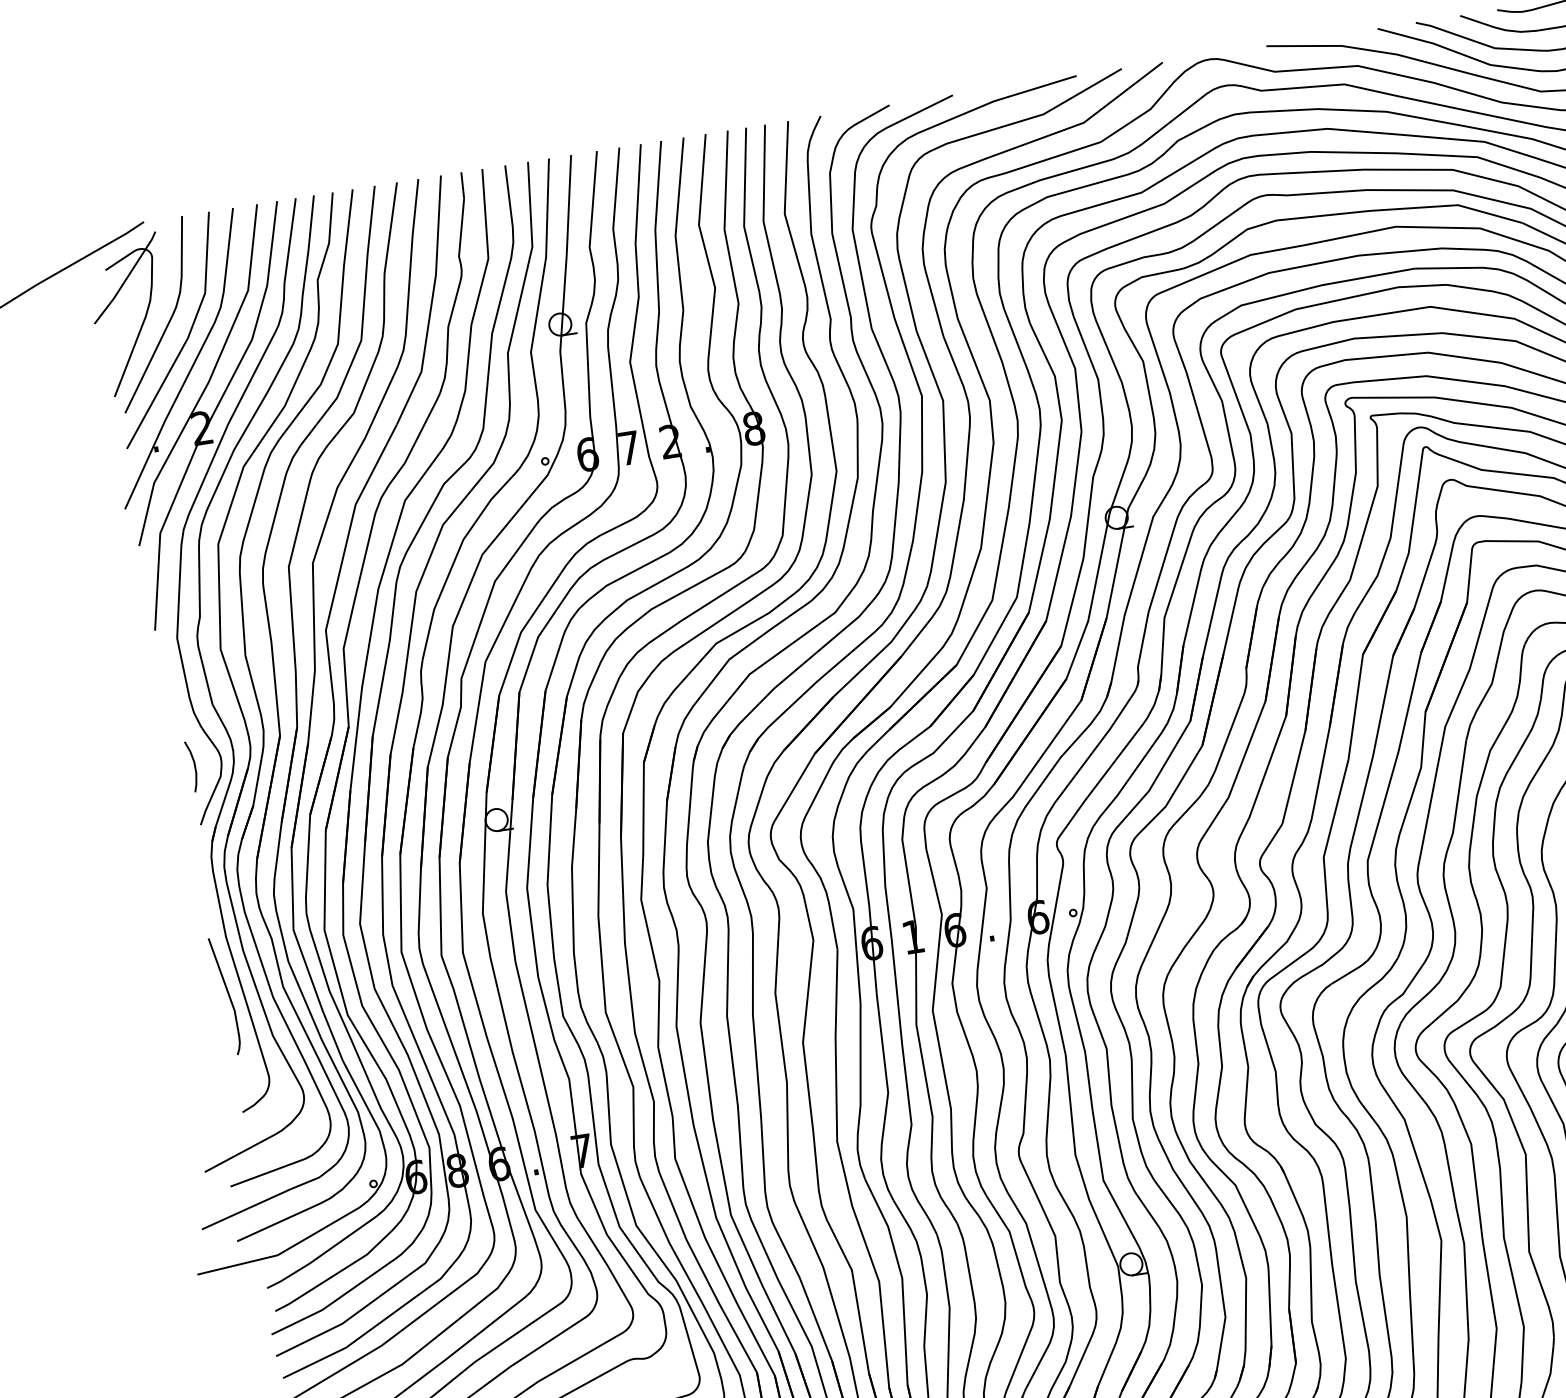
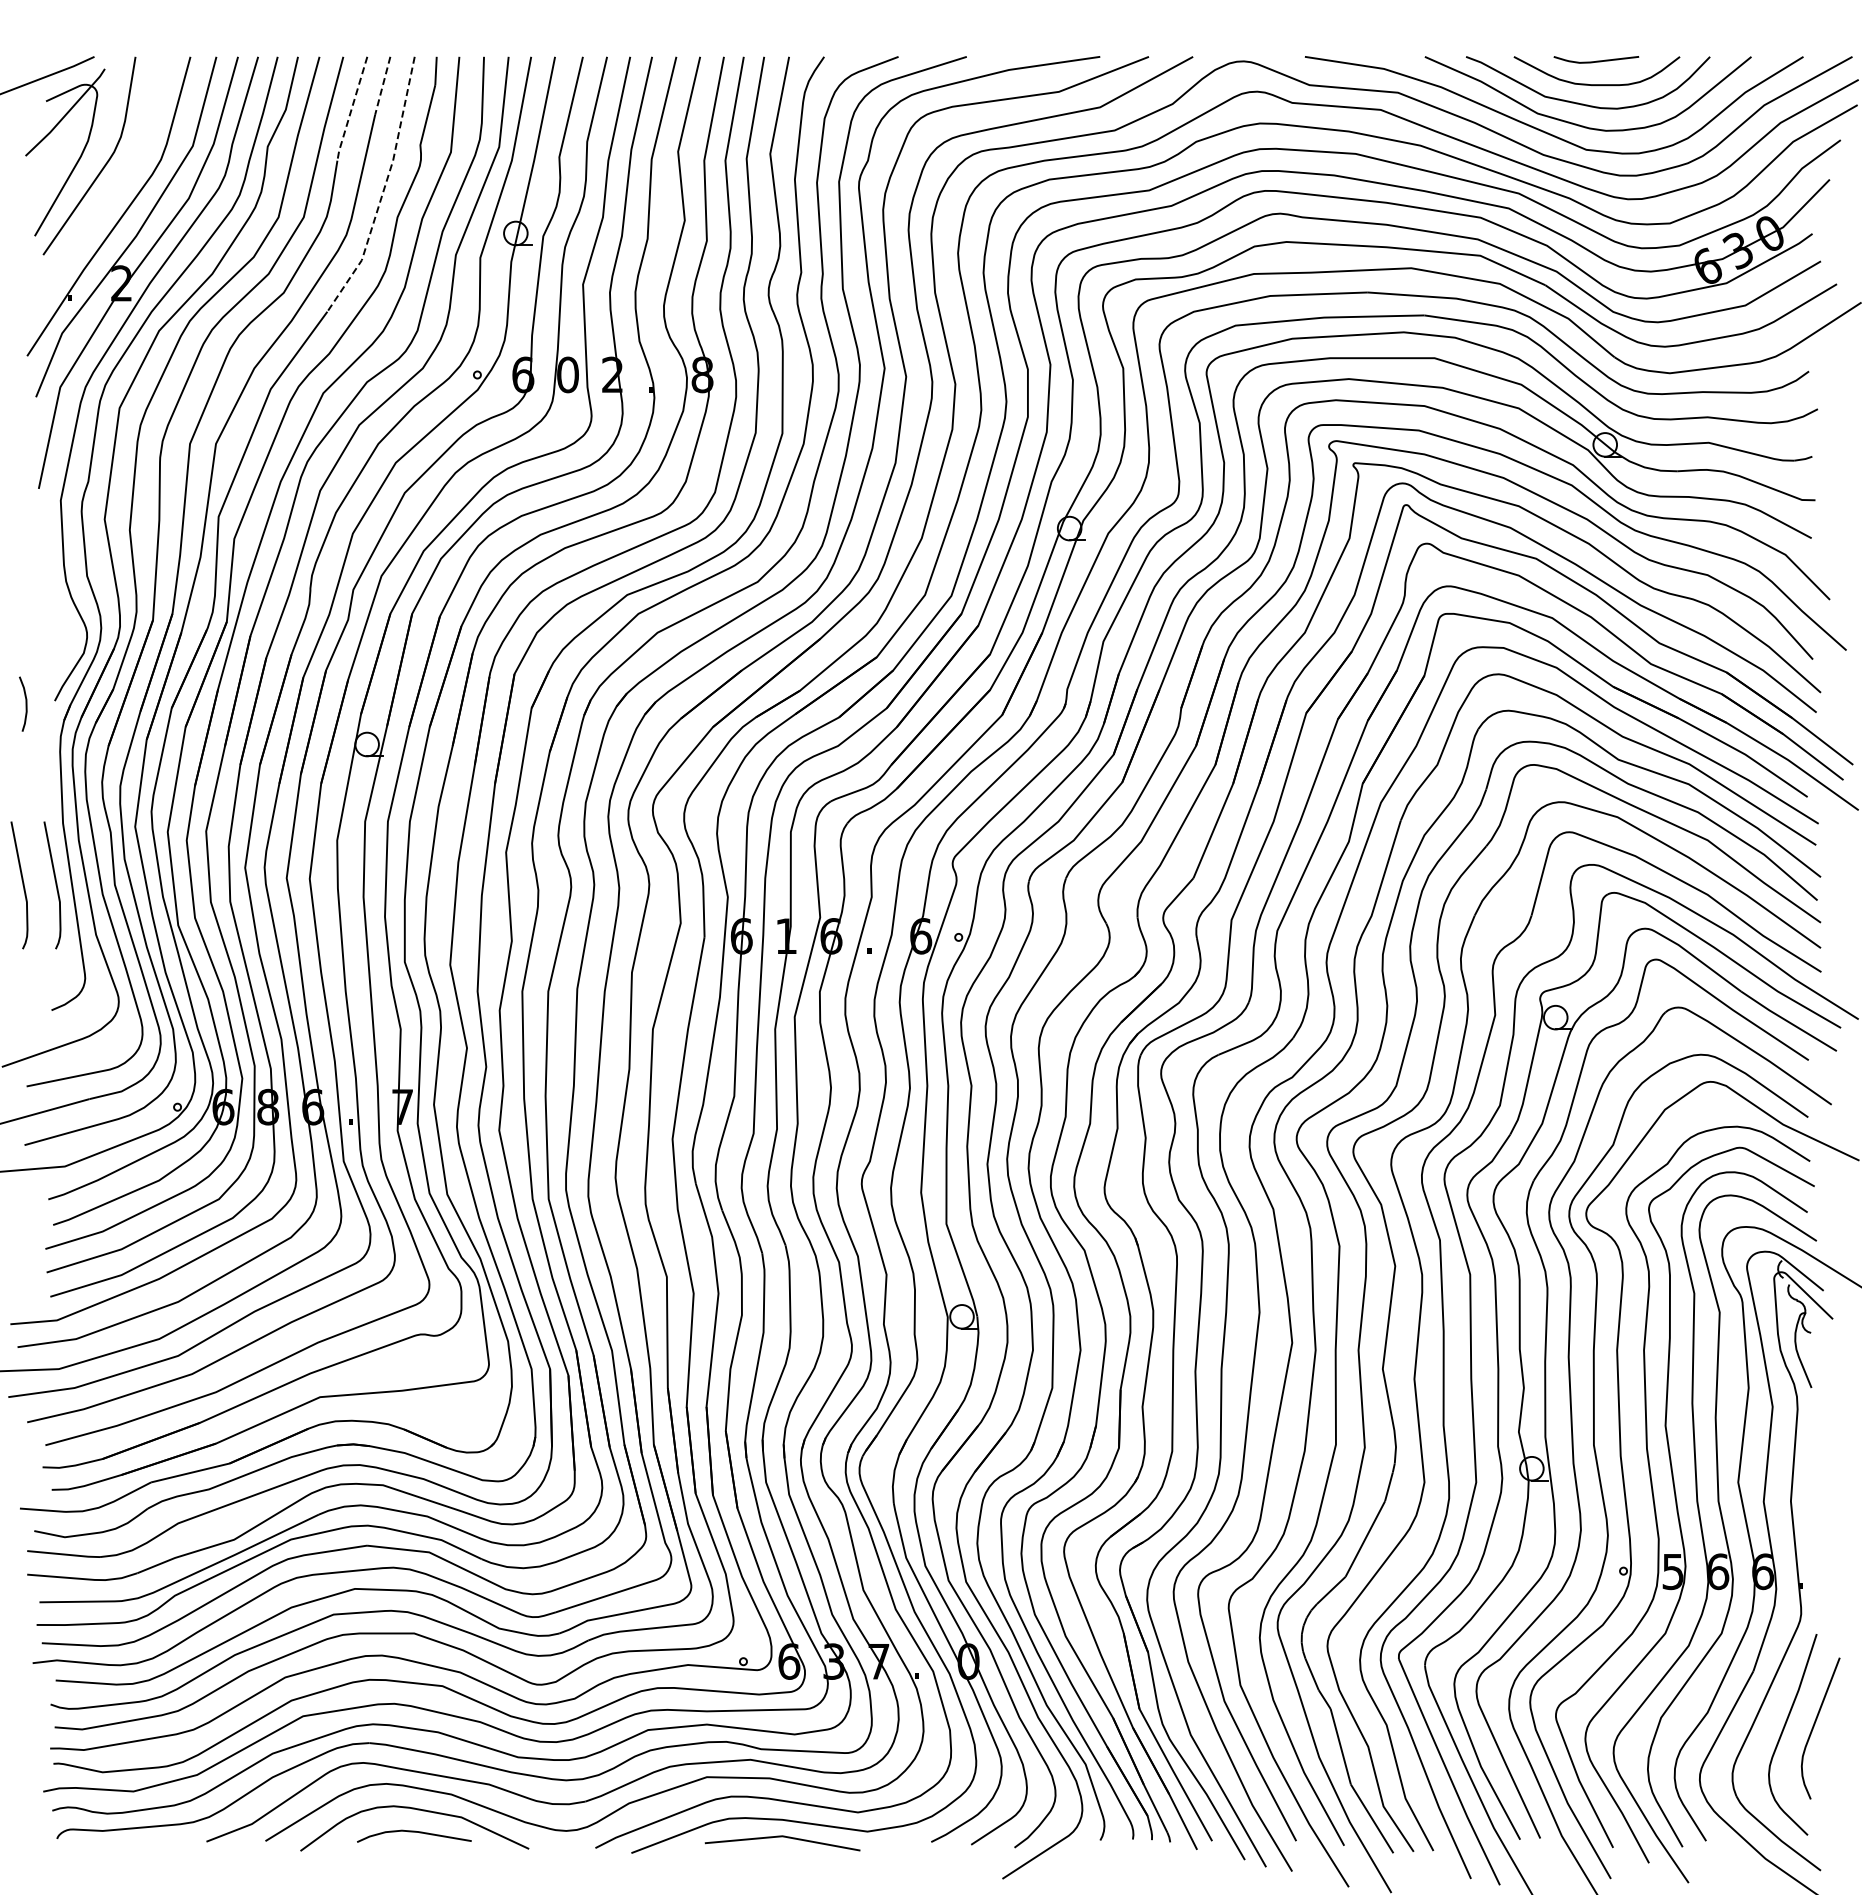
line: (415, 206) -> (382, 85), solid -> dashed
line: (389, 233) -> (351, 109), solid -> dashed
line: (432, 302) -> (384, 189), solid -> dashed
line: (185, 340) -> (118, 188), removed
text: (628, 447) -> (567, 374), 7 -> 0
curve: (193, 765) -> (25, 703), moved
curve: (197, 1000) -> (22, 885), added

